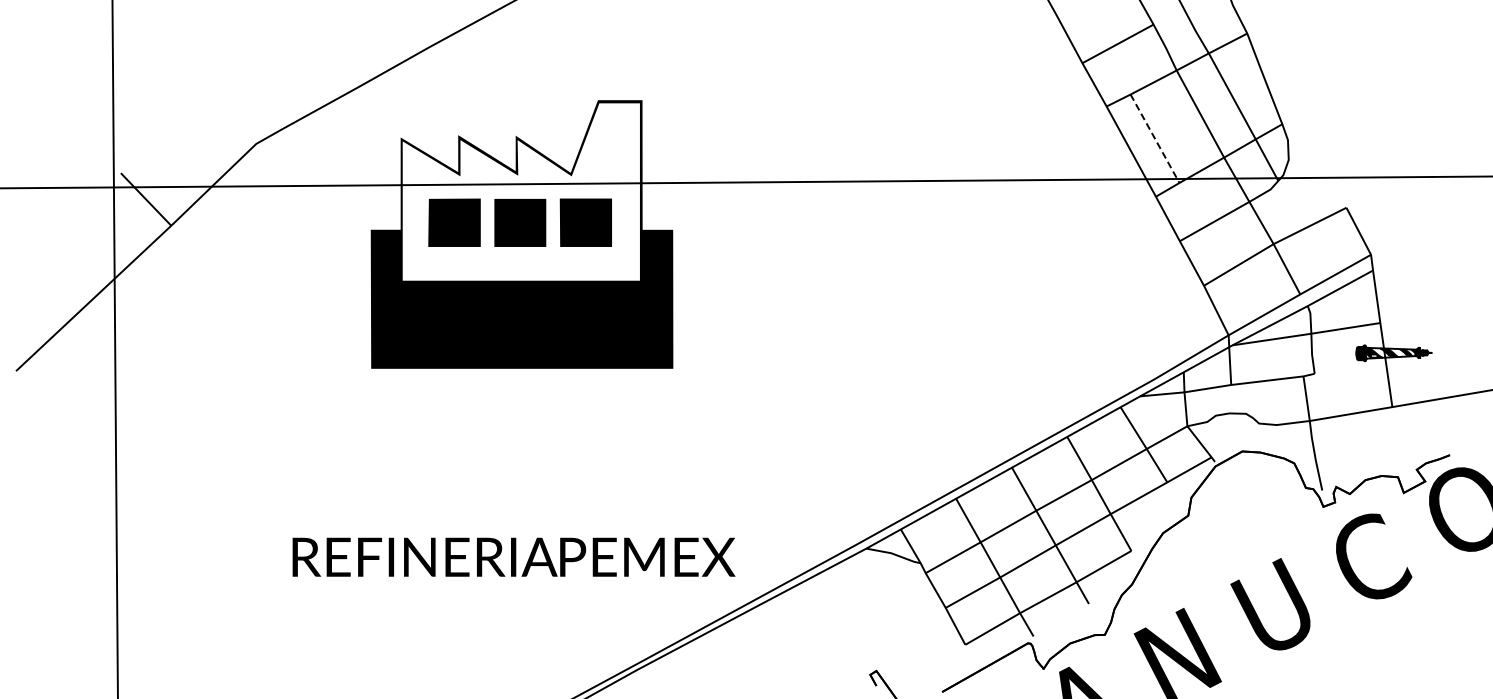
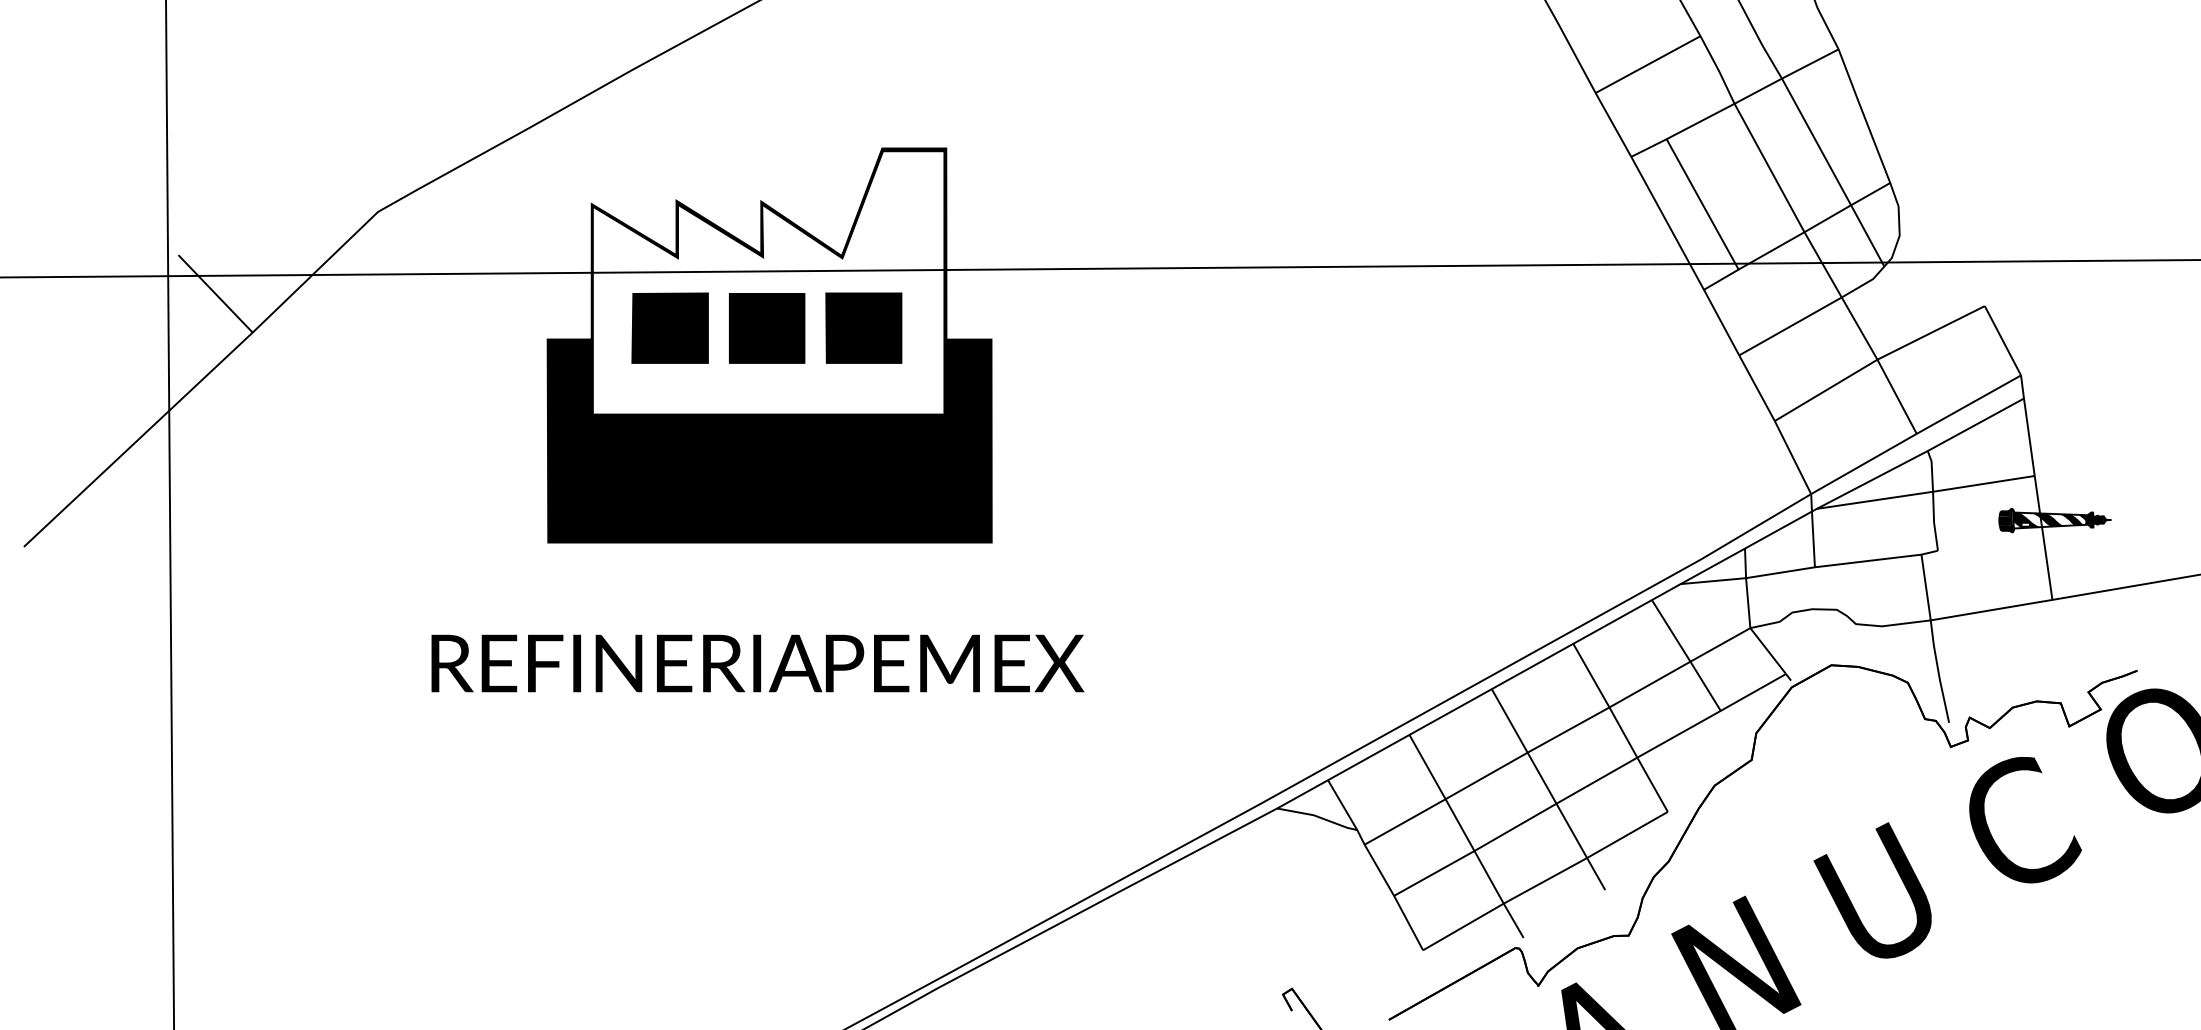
line: (1155, 138) -> (1703, 204), dashed -> solid
text: (513, 556) -> (757, 662), moved

